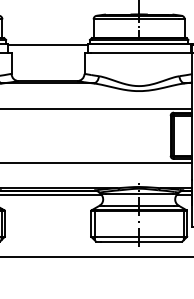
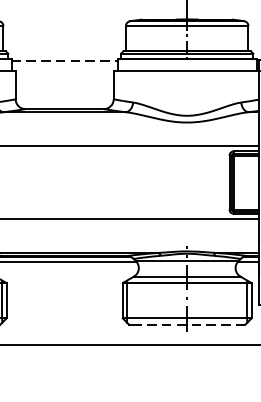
line: (48, 45) -> (65, 61), solid -> dashed
line: (141, 241) -> (190, 324), solid -> dashed

